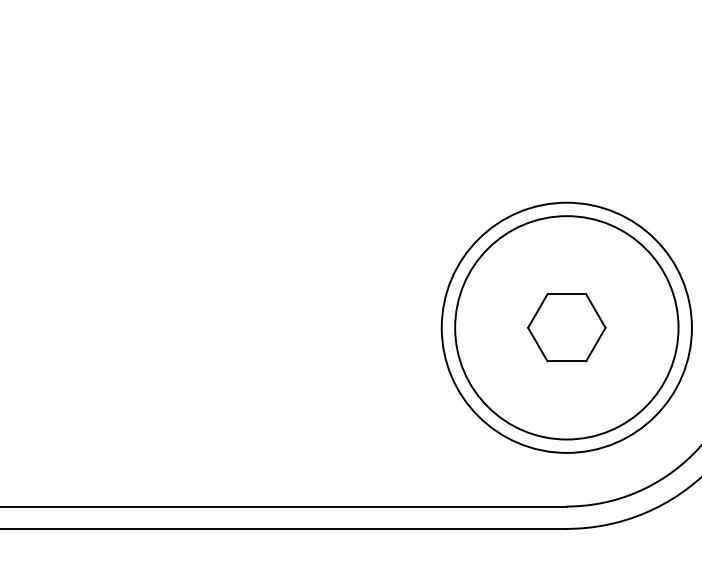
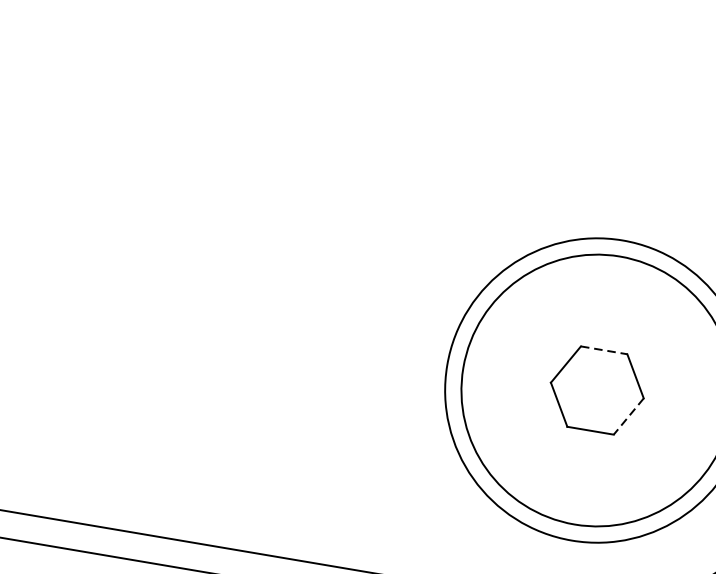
line: (567, 294) -> (604, 350), solid -> dashed
line: (595, 345) -> (628, 417), solid -> dashed

